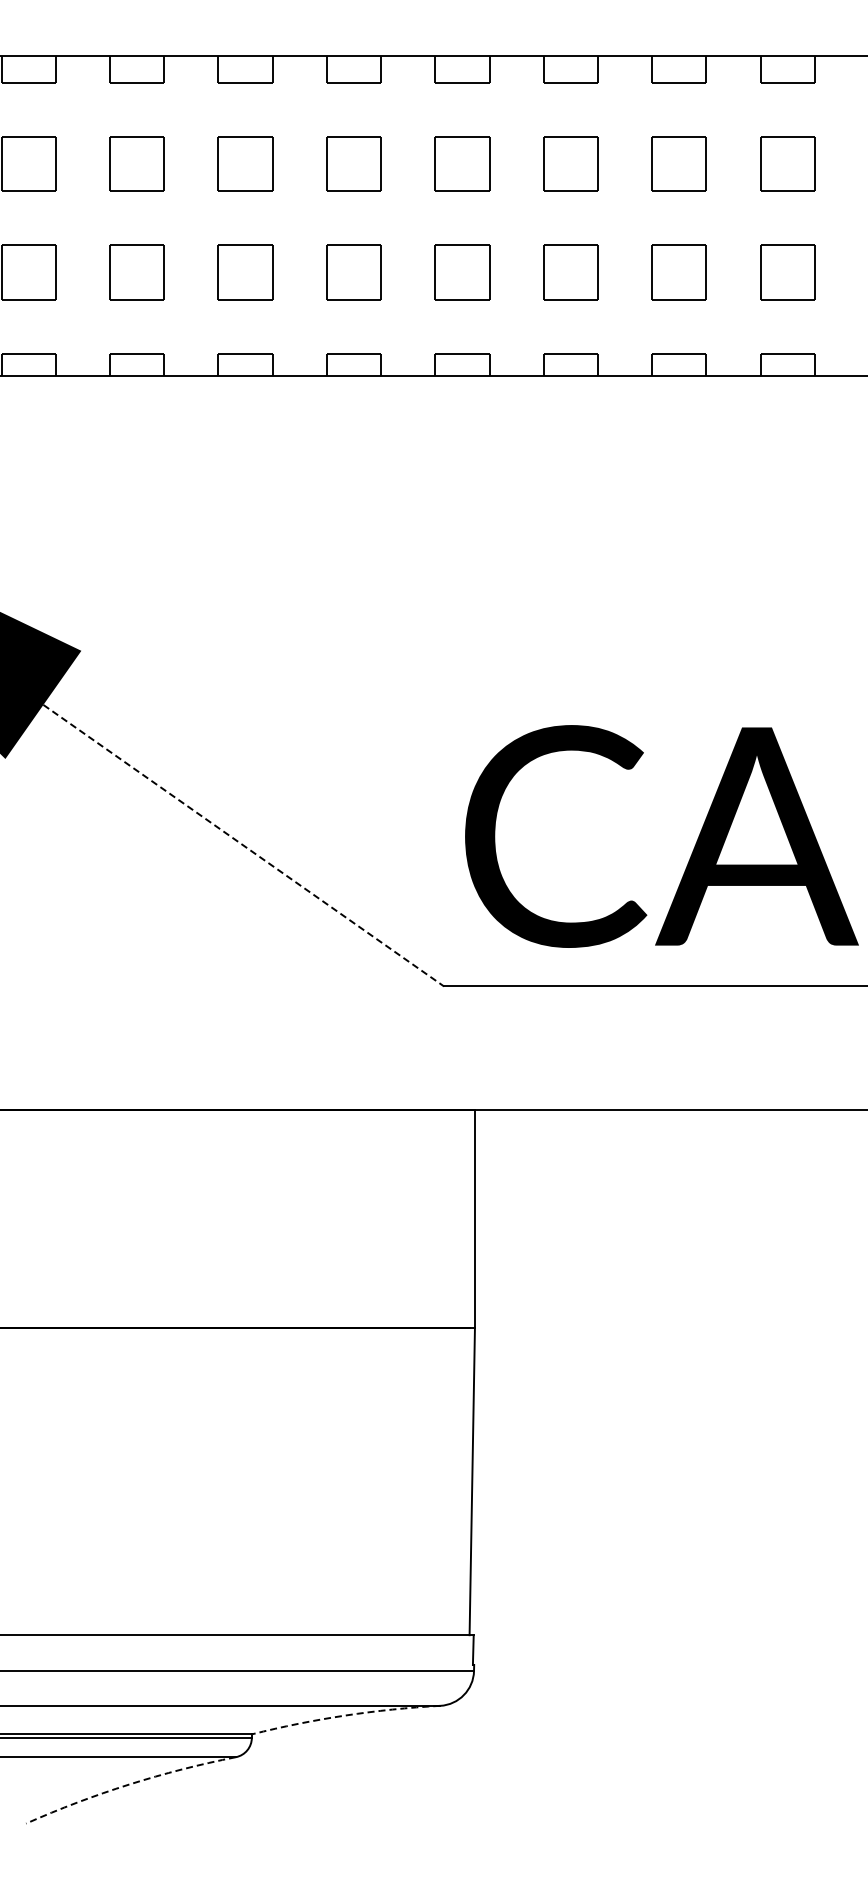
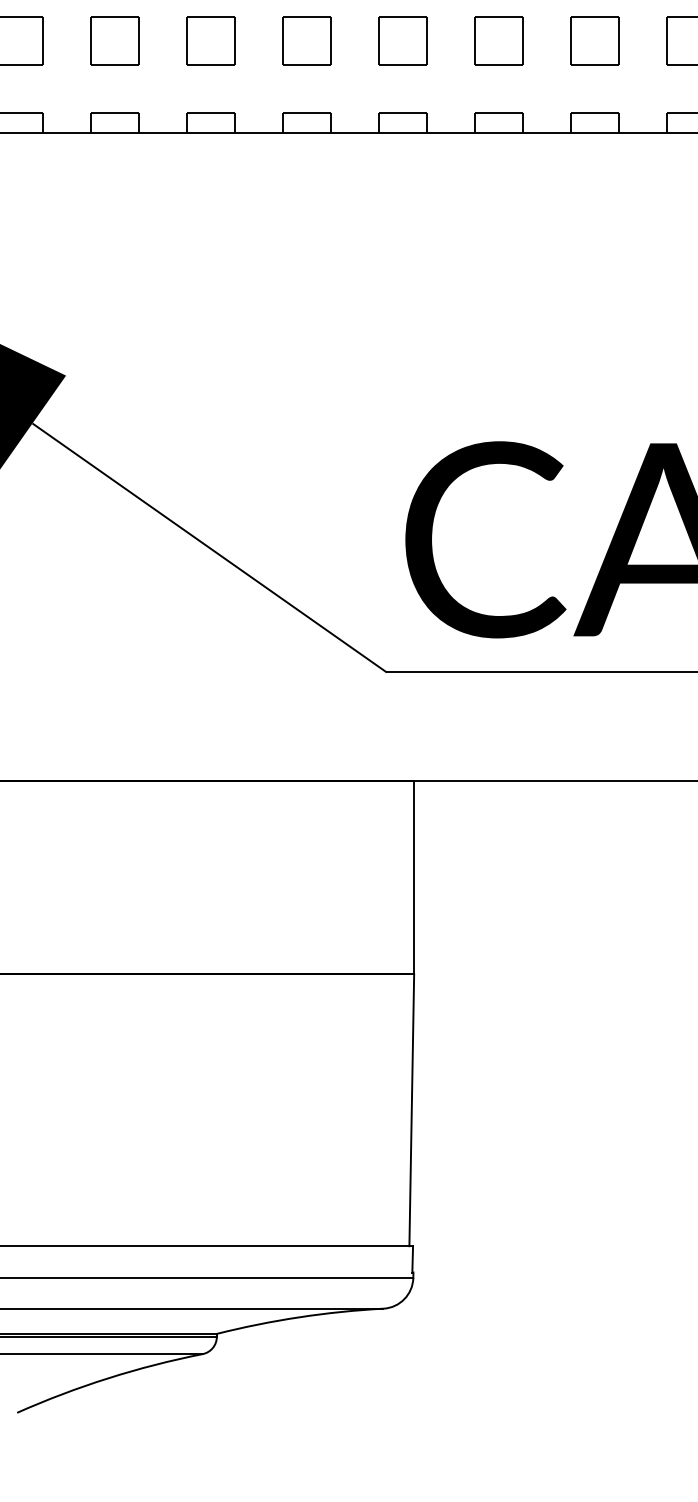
line: (243, 845) -> (209, 547), dashed -> solid
arc: (345, 1715) -> (299, 1317), dashed -> solid
arc: (129, 1784) -> (108, 1378), dashed -> solid

